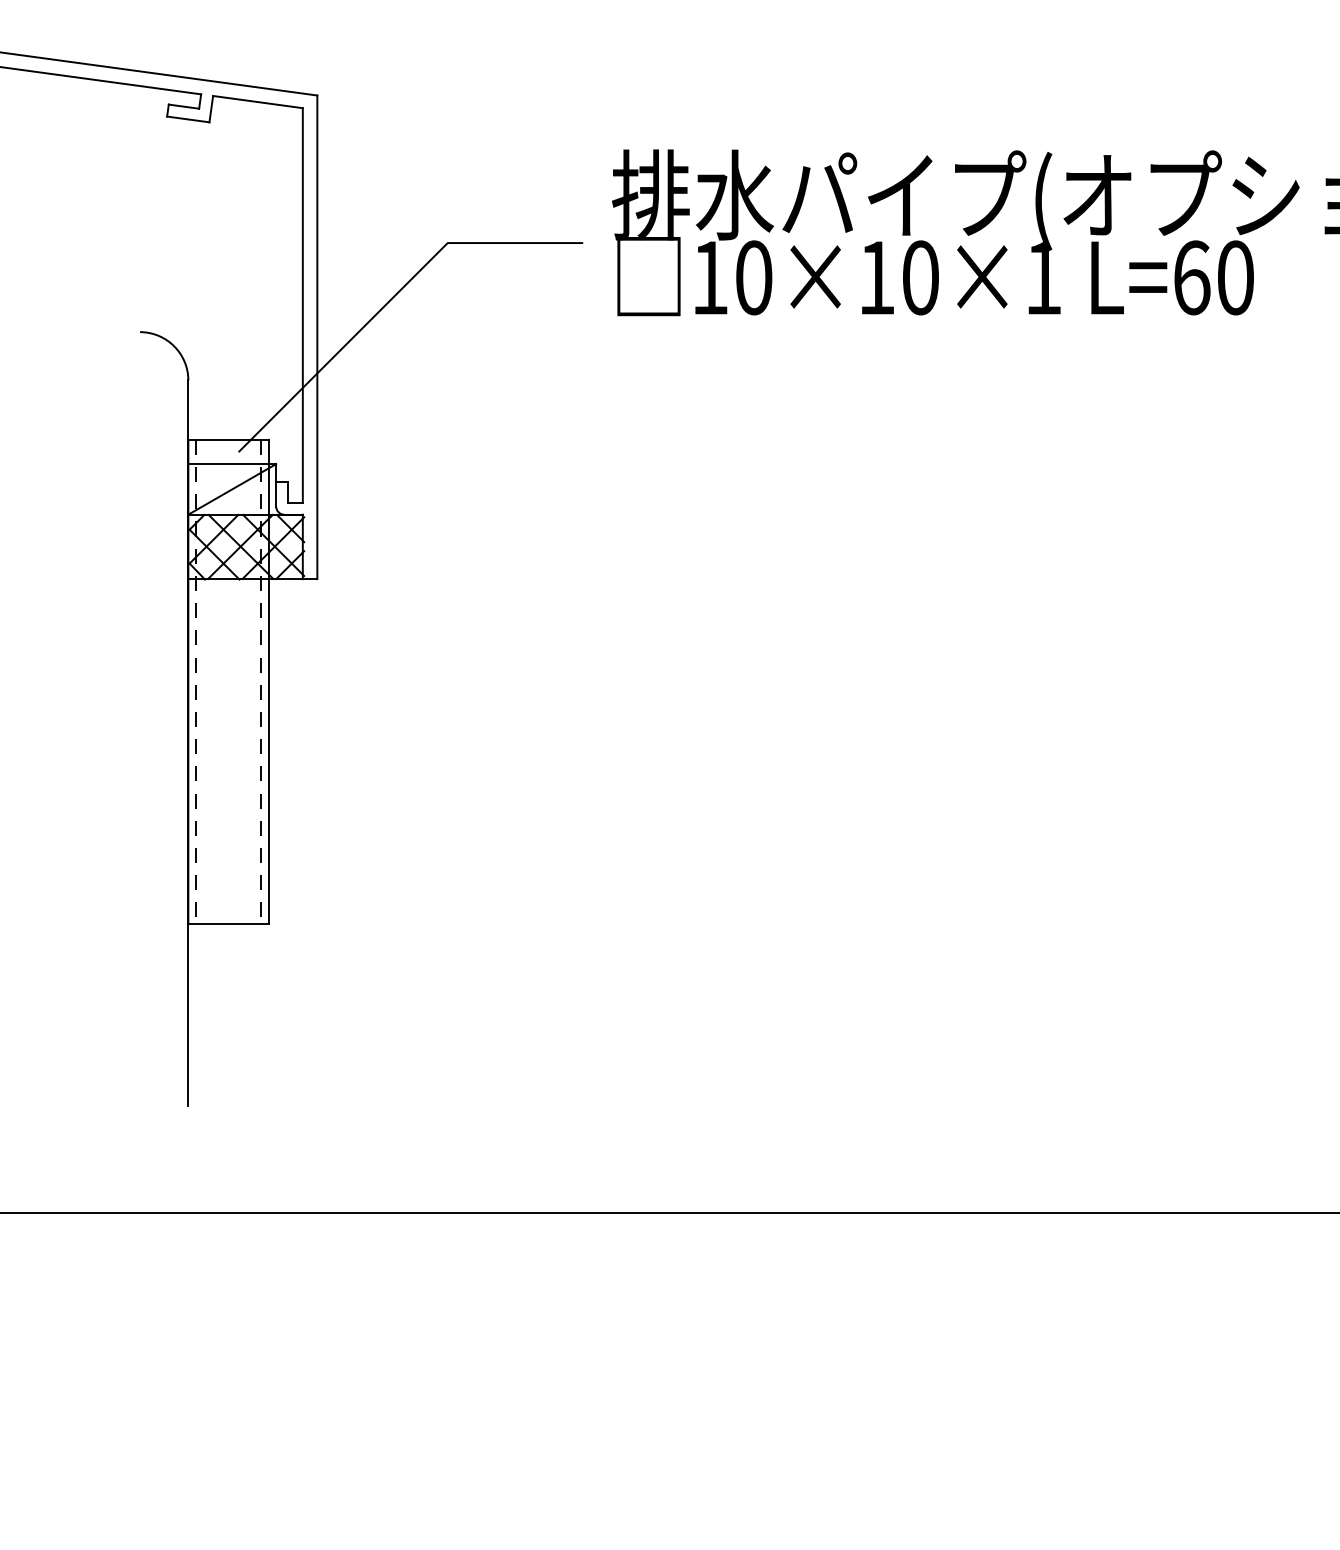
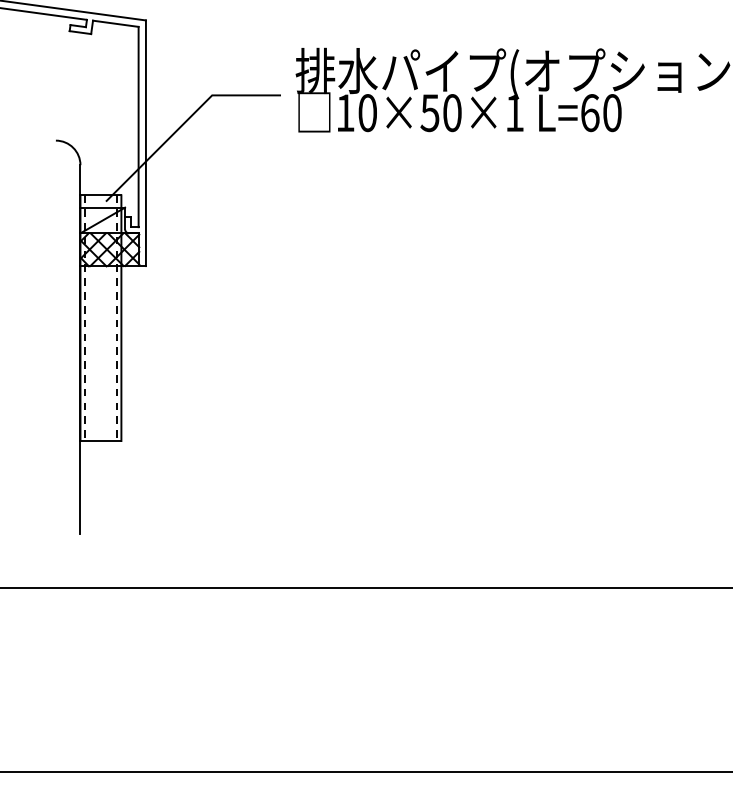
text: (875, 278) -> (429, 113), 10×10×1 -> 10×50×1

